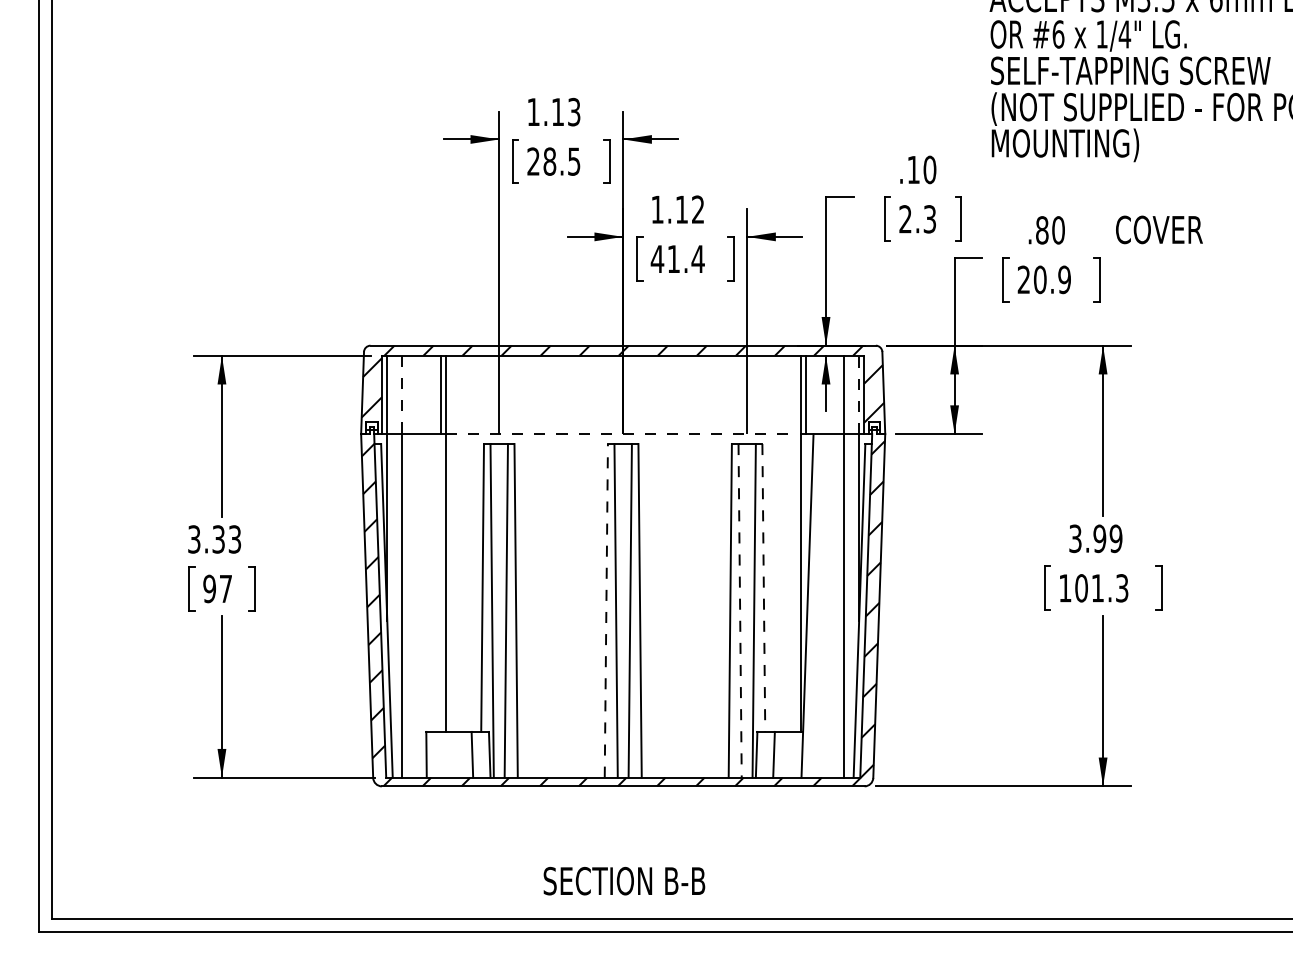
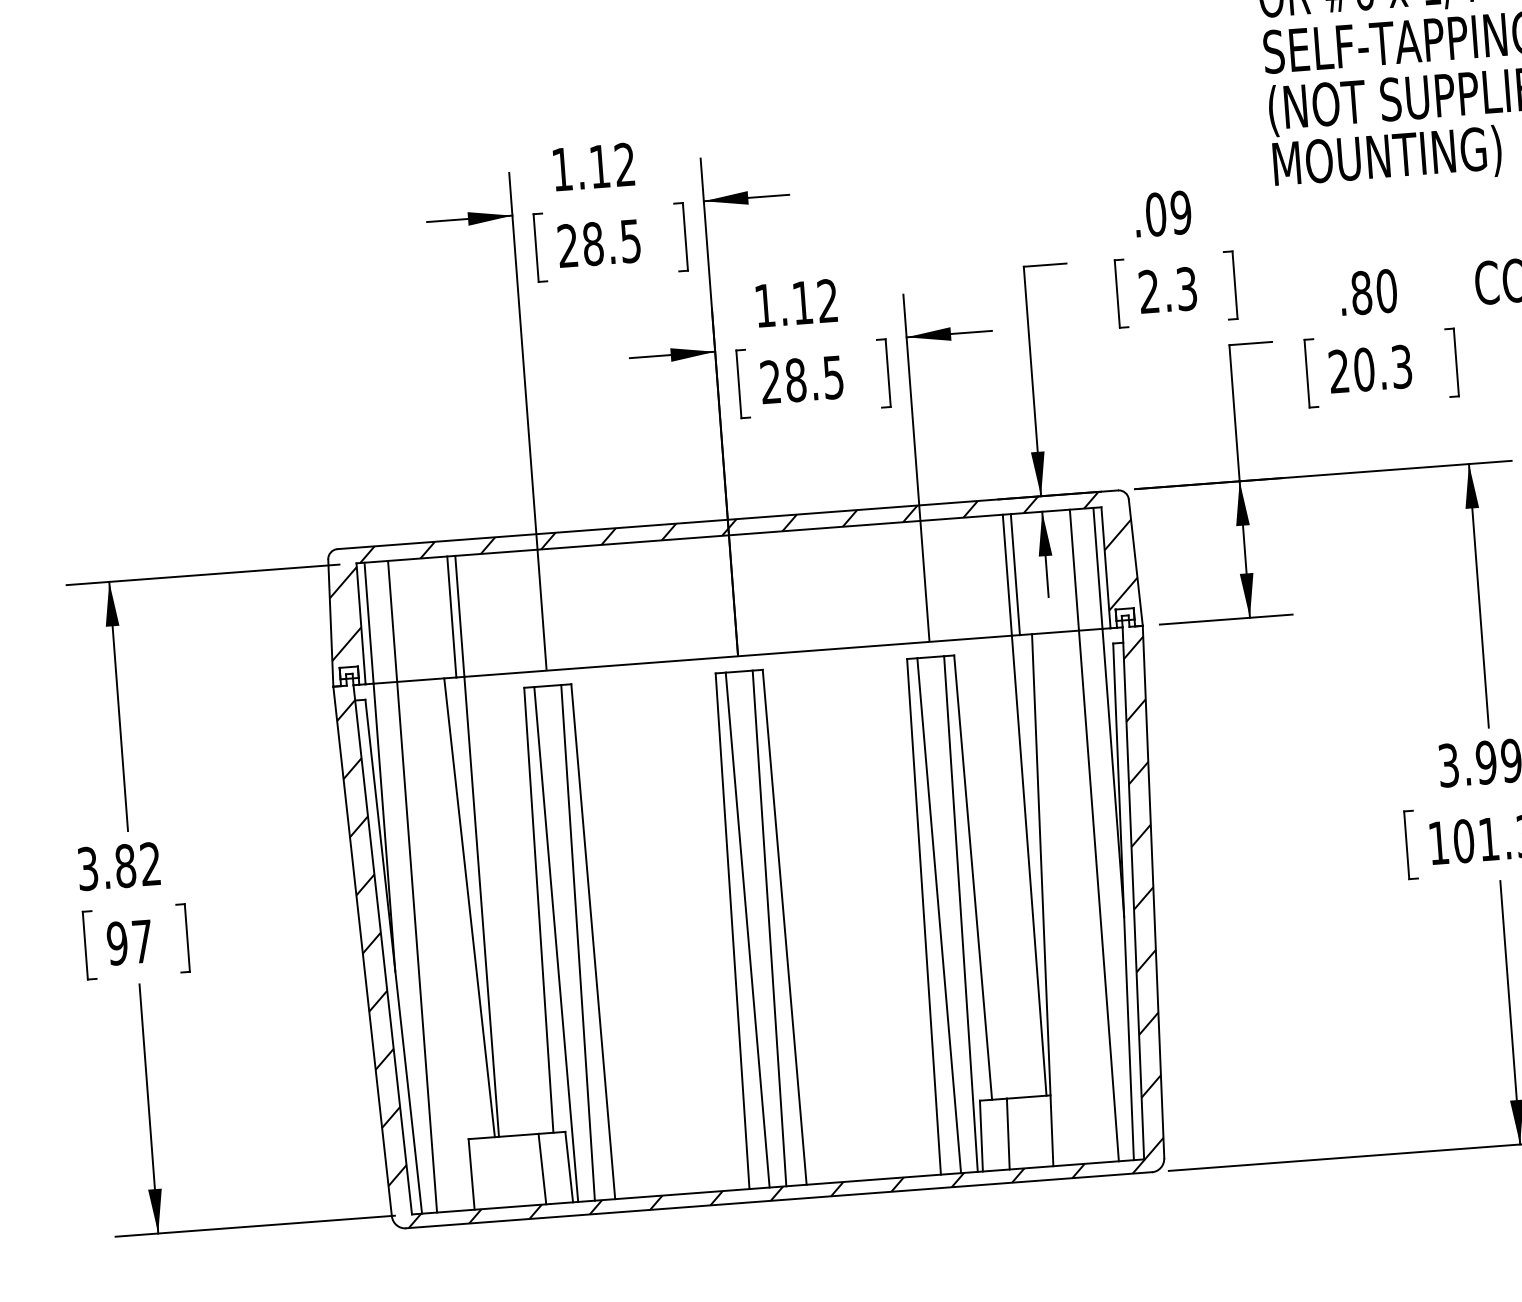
text: (574, 112) -> (625, 165), 1.13 -> 1.12
text: (921, 169) -> (1168, 213), .10 -> .09
text: (677, 259) -> (801, 380), 41.4 -> 28.5
text: (1064, 279) -> (1401, 366), 20.9 -> 20.3
line: (859, 394) -> (1098, 567), dashed -> solid
line: (402, 395) -> (392, 622), dashed -> solid
line: (623, 434) -> (738, 656), dashed -> solid
text: (226, 539) -> (137, 865), 3.33 -> 3.82
line: (437, 582) -> (468, 907), added
line: (763, 587) -> (972, 876), dashed -> solid
line: (606, 610) -> (732, 930), dashed -> solid
line: (740, 610) -> (939, 915), dashed -> solid

